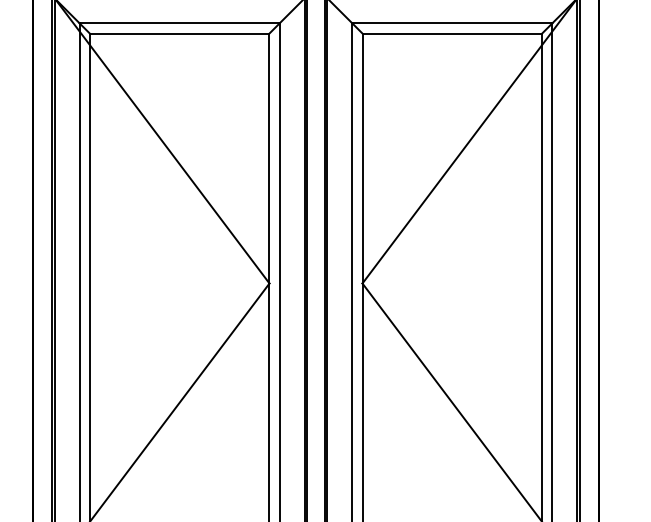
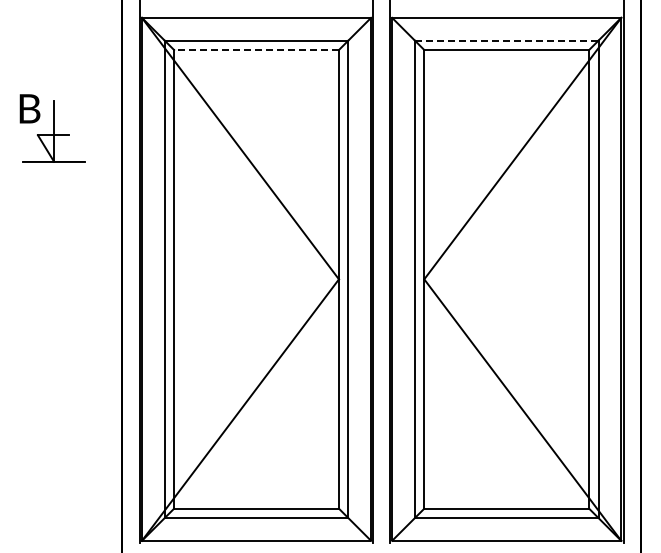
line: (452, 23) -> (506, 40), solid -> dashed
line: (179, 34) -> (256, 50), solid -> dashed

